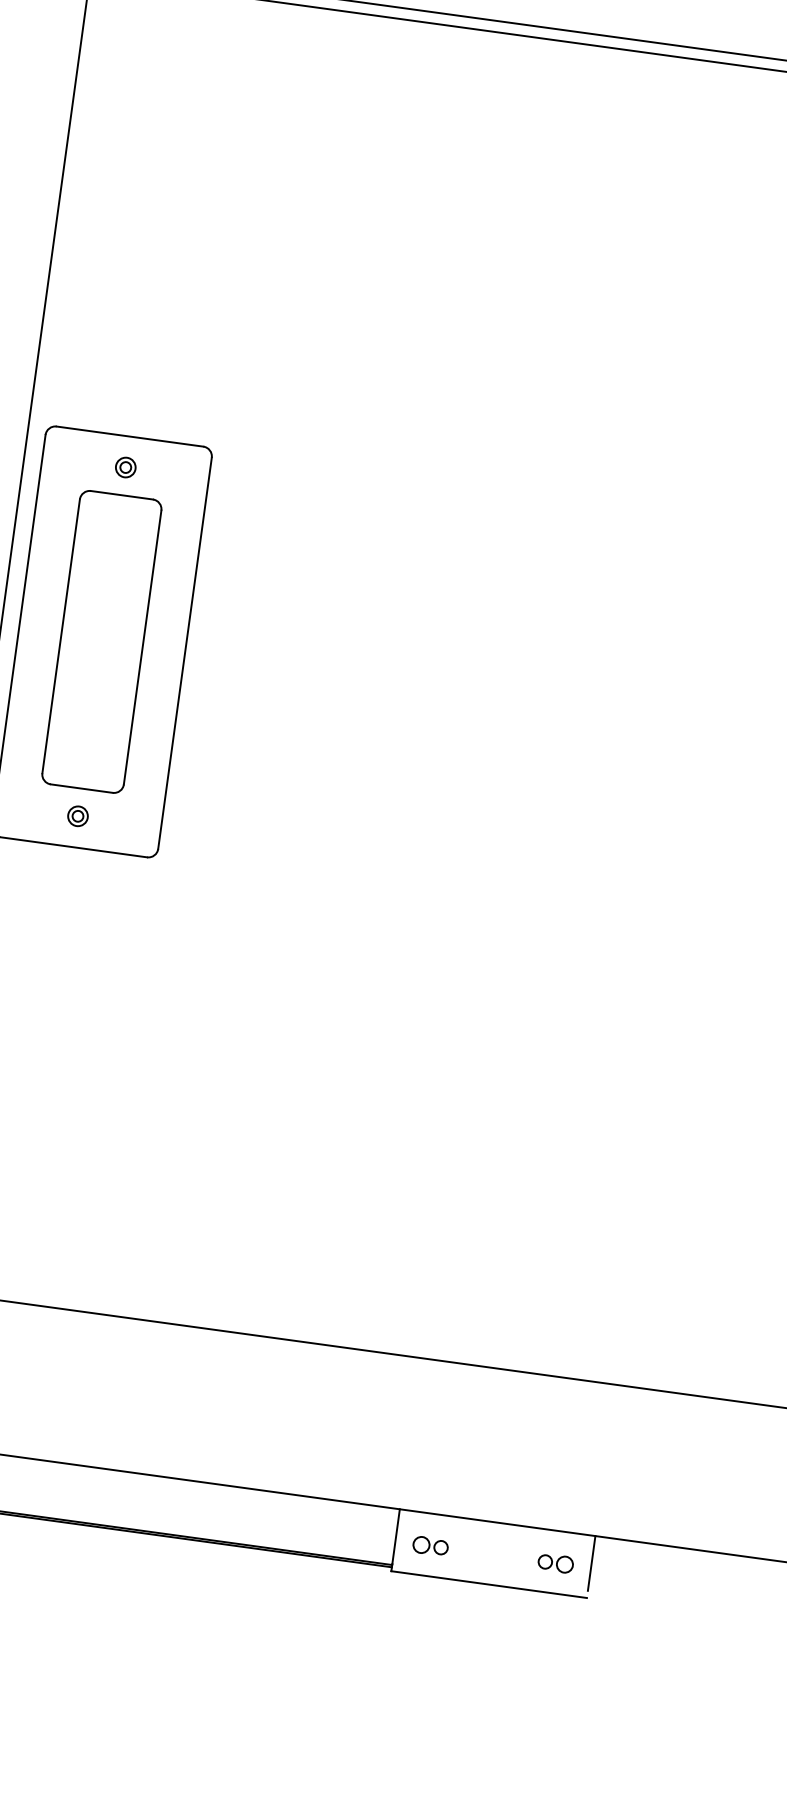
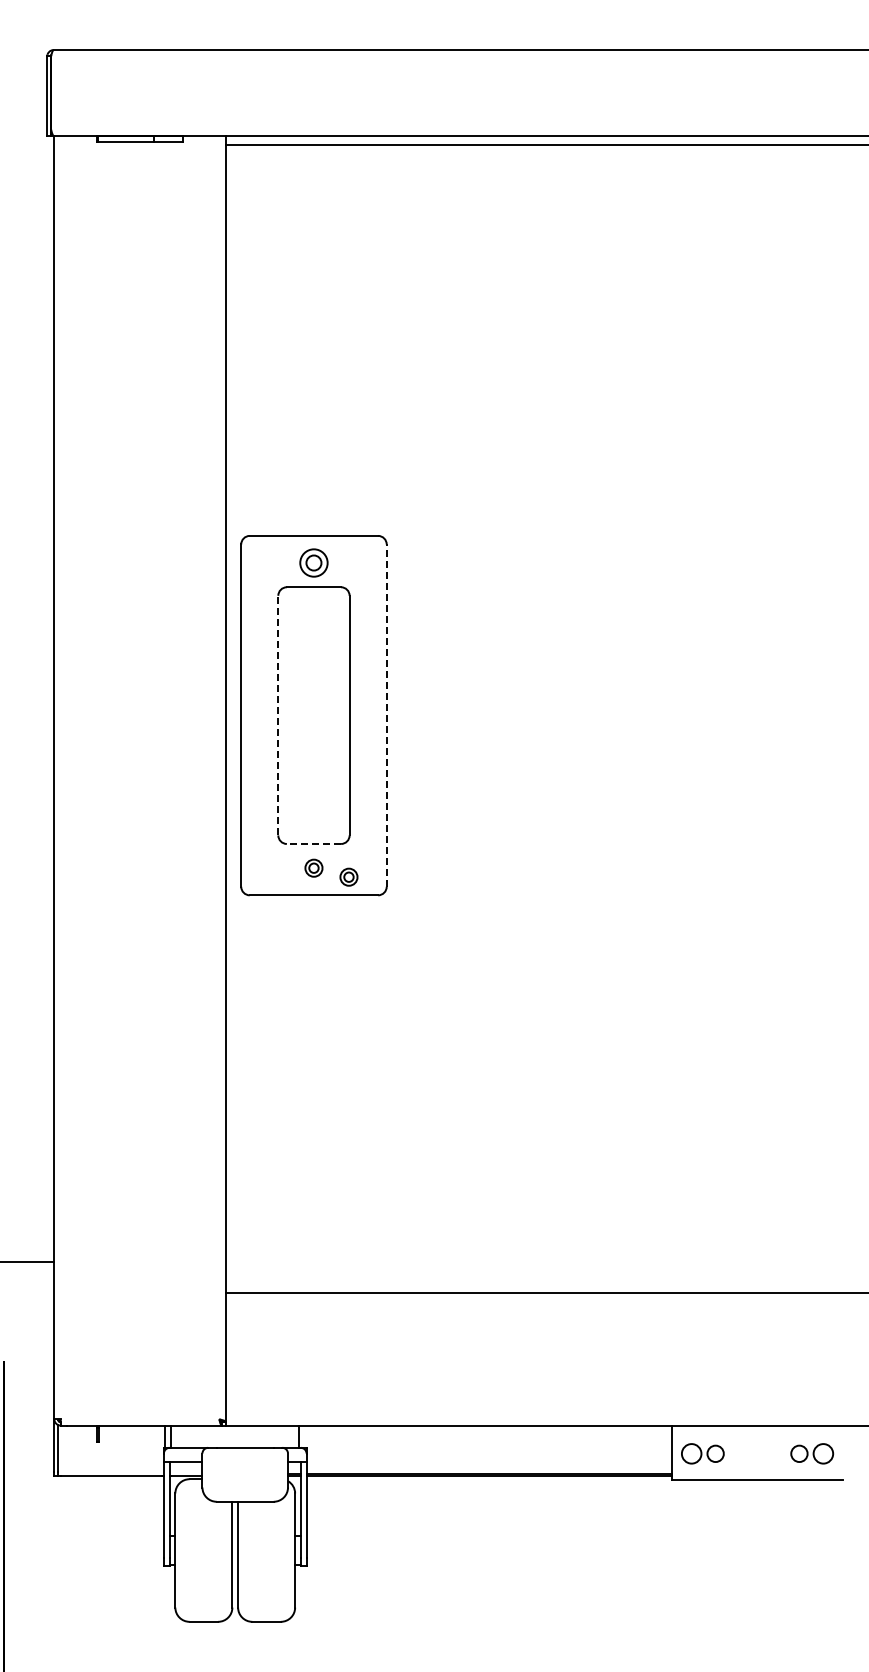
part: (125, 466) -> (313, 562), size x1.6
line: (61, 636) -> (278, 715), solid -> dashed
line: (184, 653) -> (386, 715), solid -> dashed
line: (81, 787) -> (313, 843), solid -> dashed
part: (116, 831) -> (348, 876), added
part: (430, 1545) -> (702, 1453), size x1.4
part: (556, 1563) -> (812, 1453), size x1.4
line: (592, 1563) -> (843, 1449), removed

